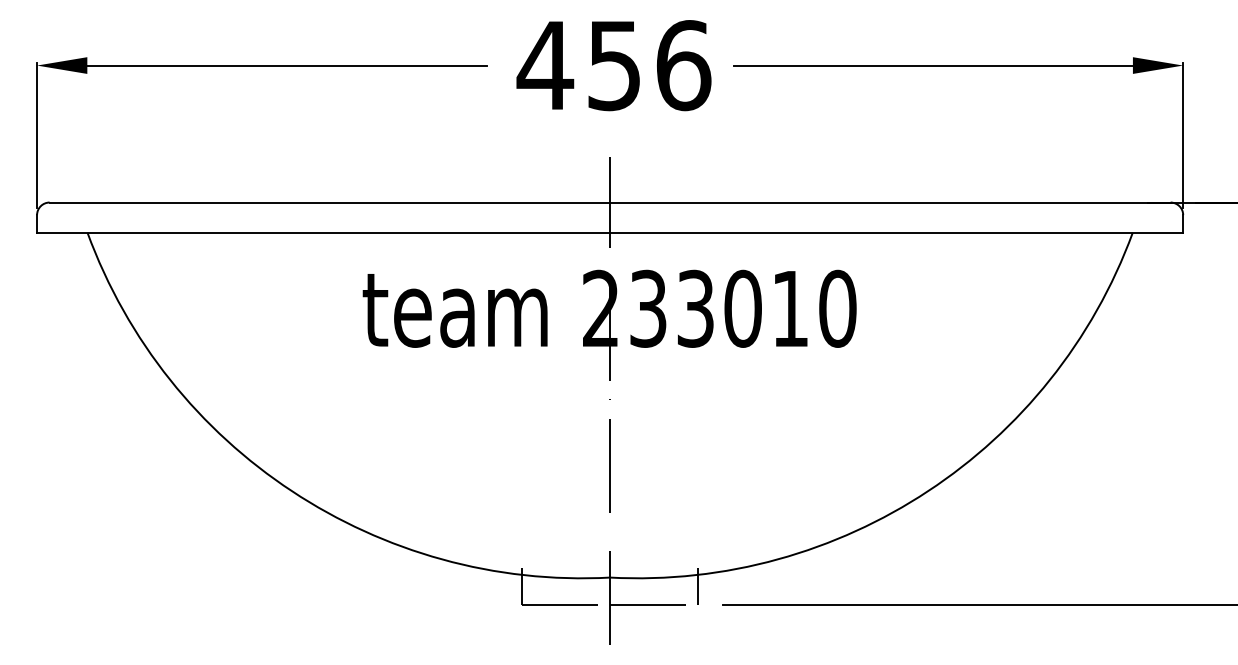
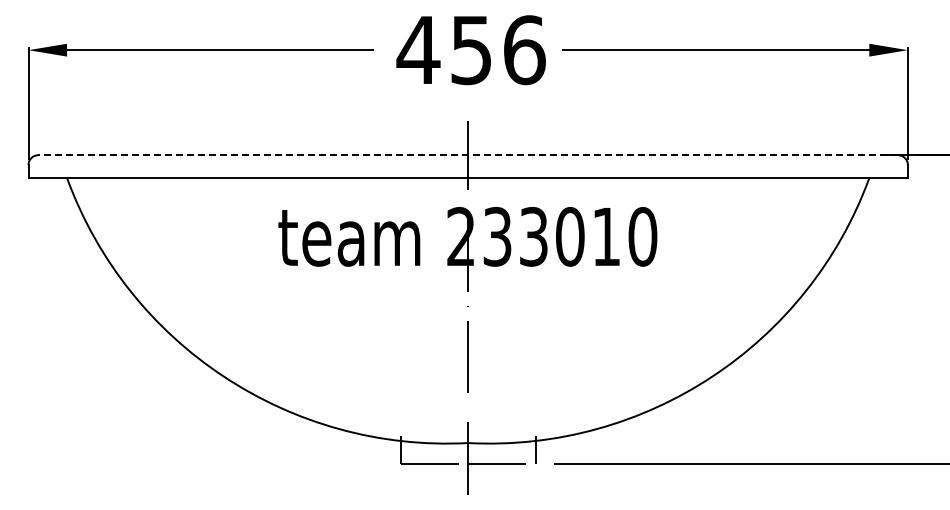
line: (609, 202) -> (467, 155), solid -> dashed

